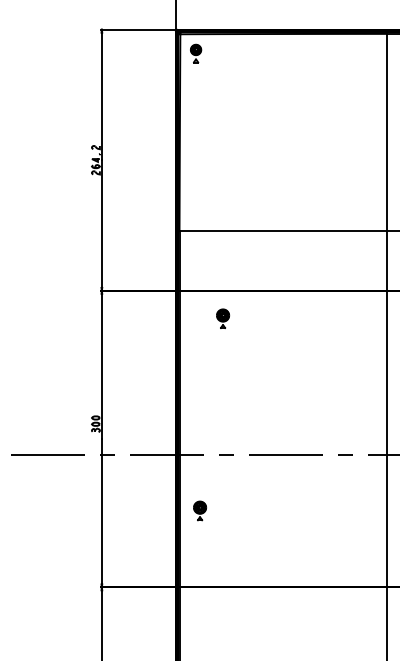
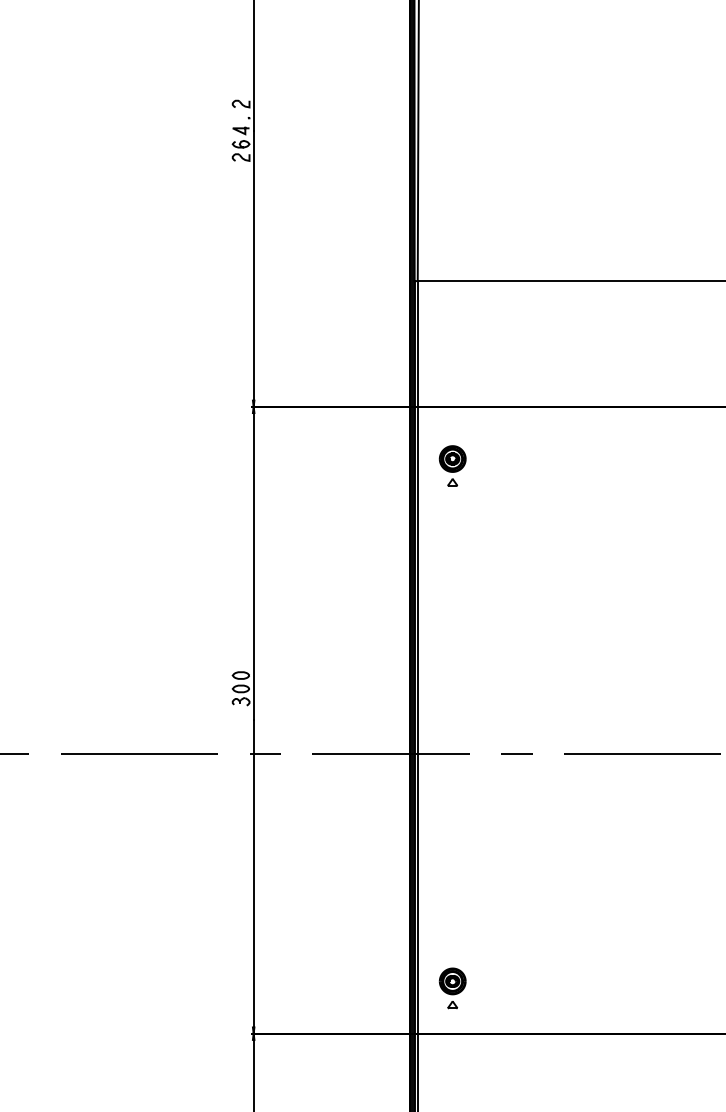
part: (223, 318) -> (453, 465), moved
part: (200, 510) -> (453, 987), moved

